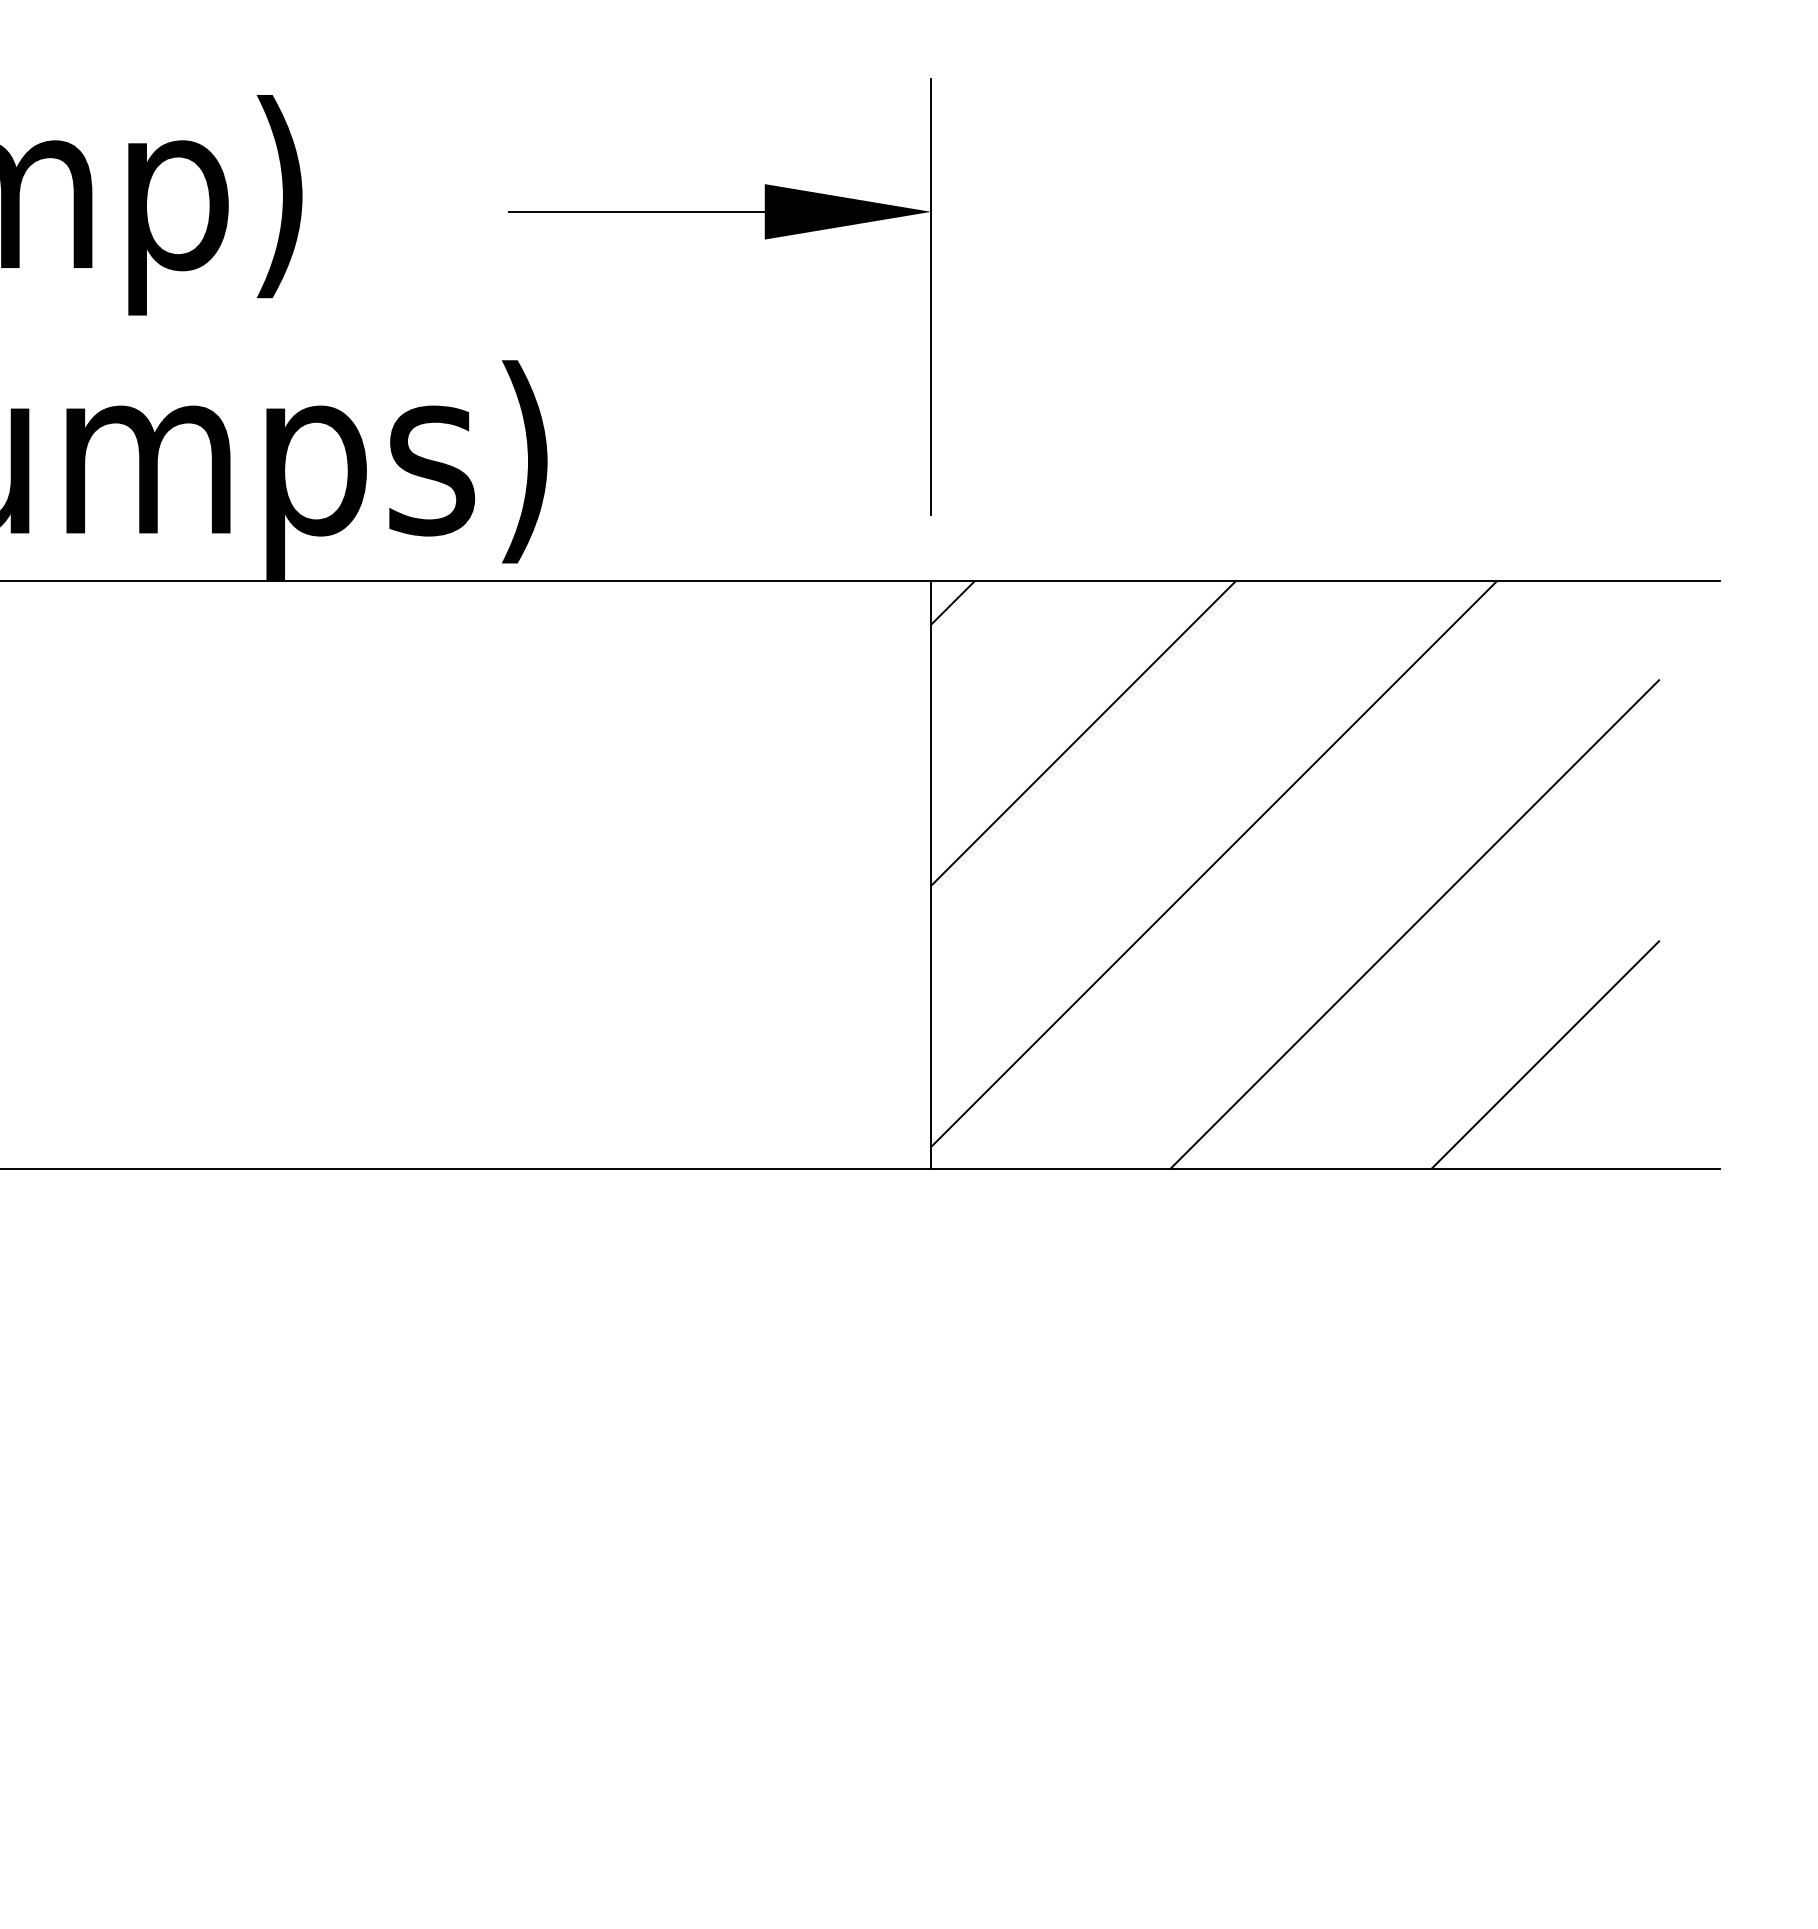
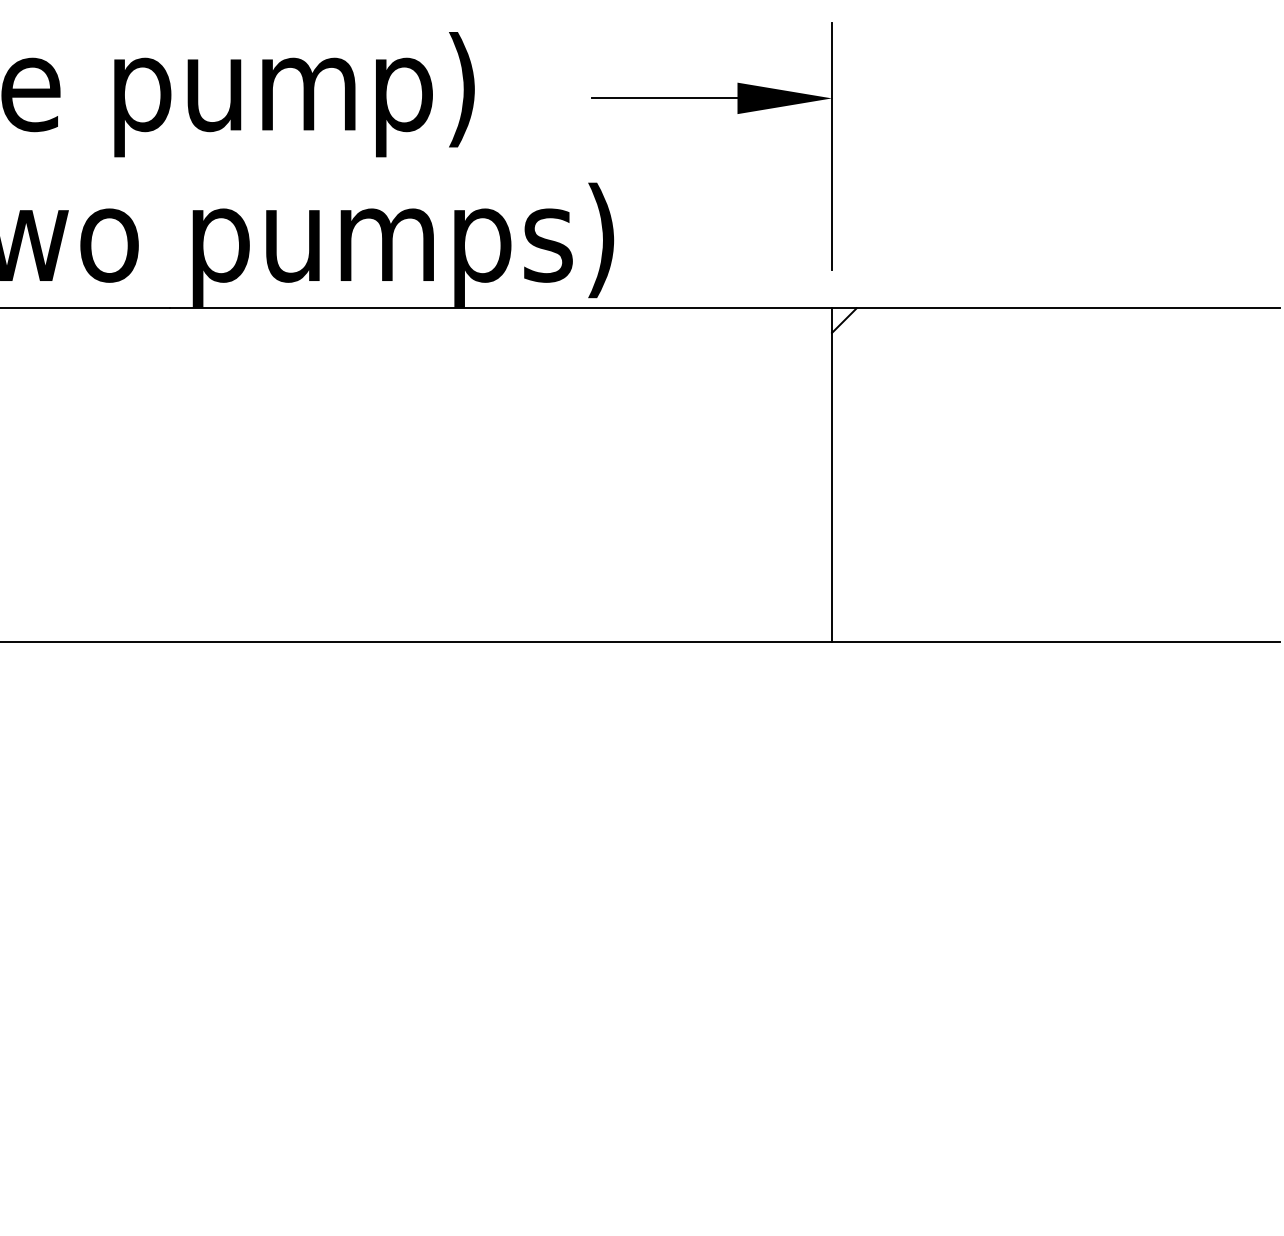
line: (1083, 733) -> (918, 394), removed
line: (1213, 863) -> (992, 468), removed
line: (1414, 924) -> (1106, 503), removed
line: (1544, 1055) -> (1180, 577), removed

